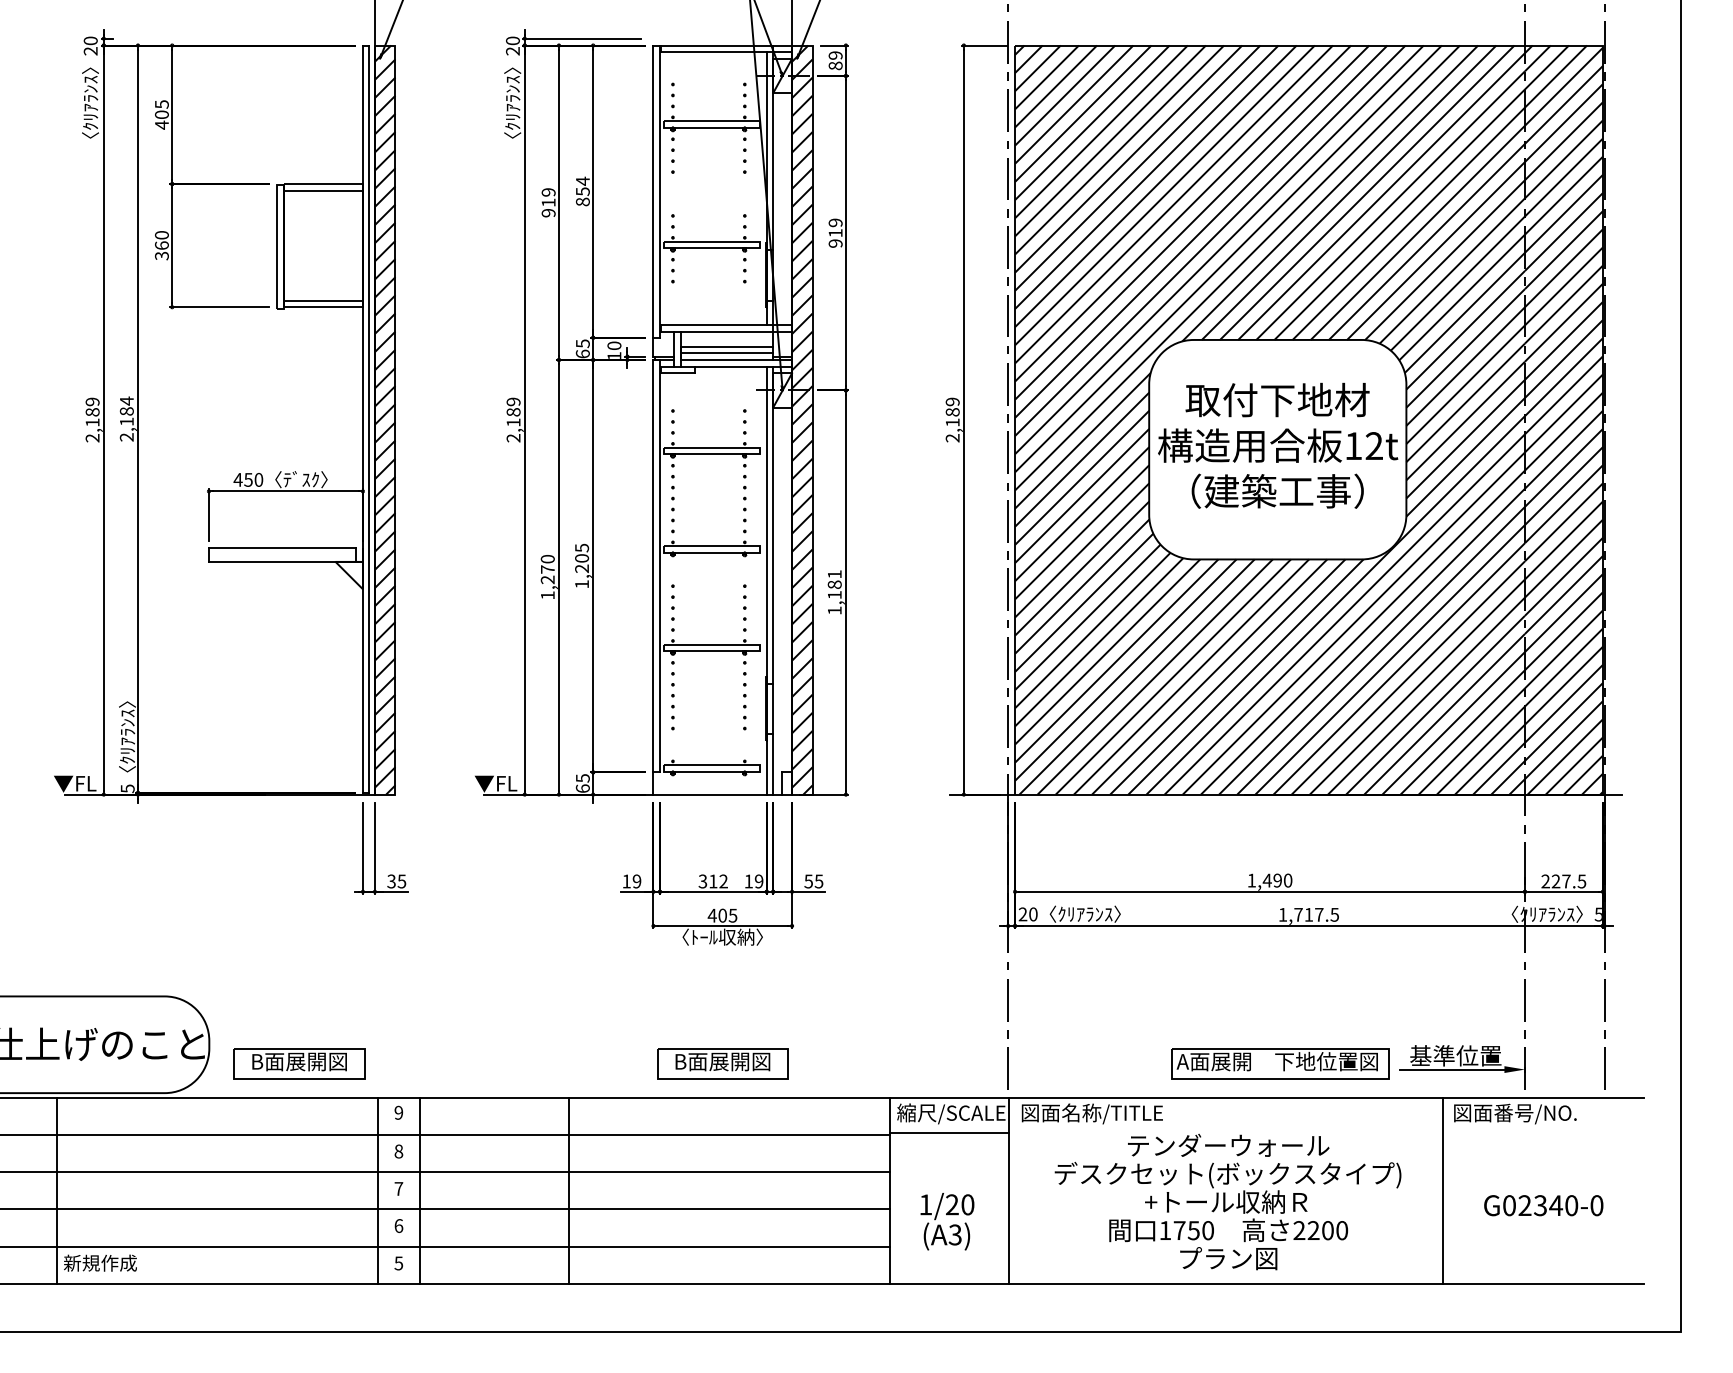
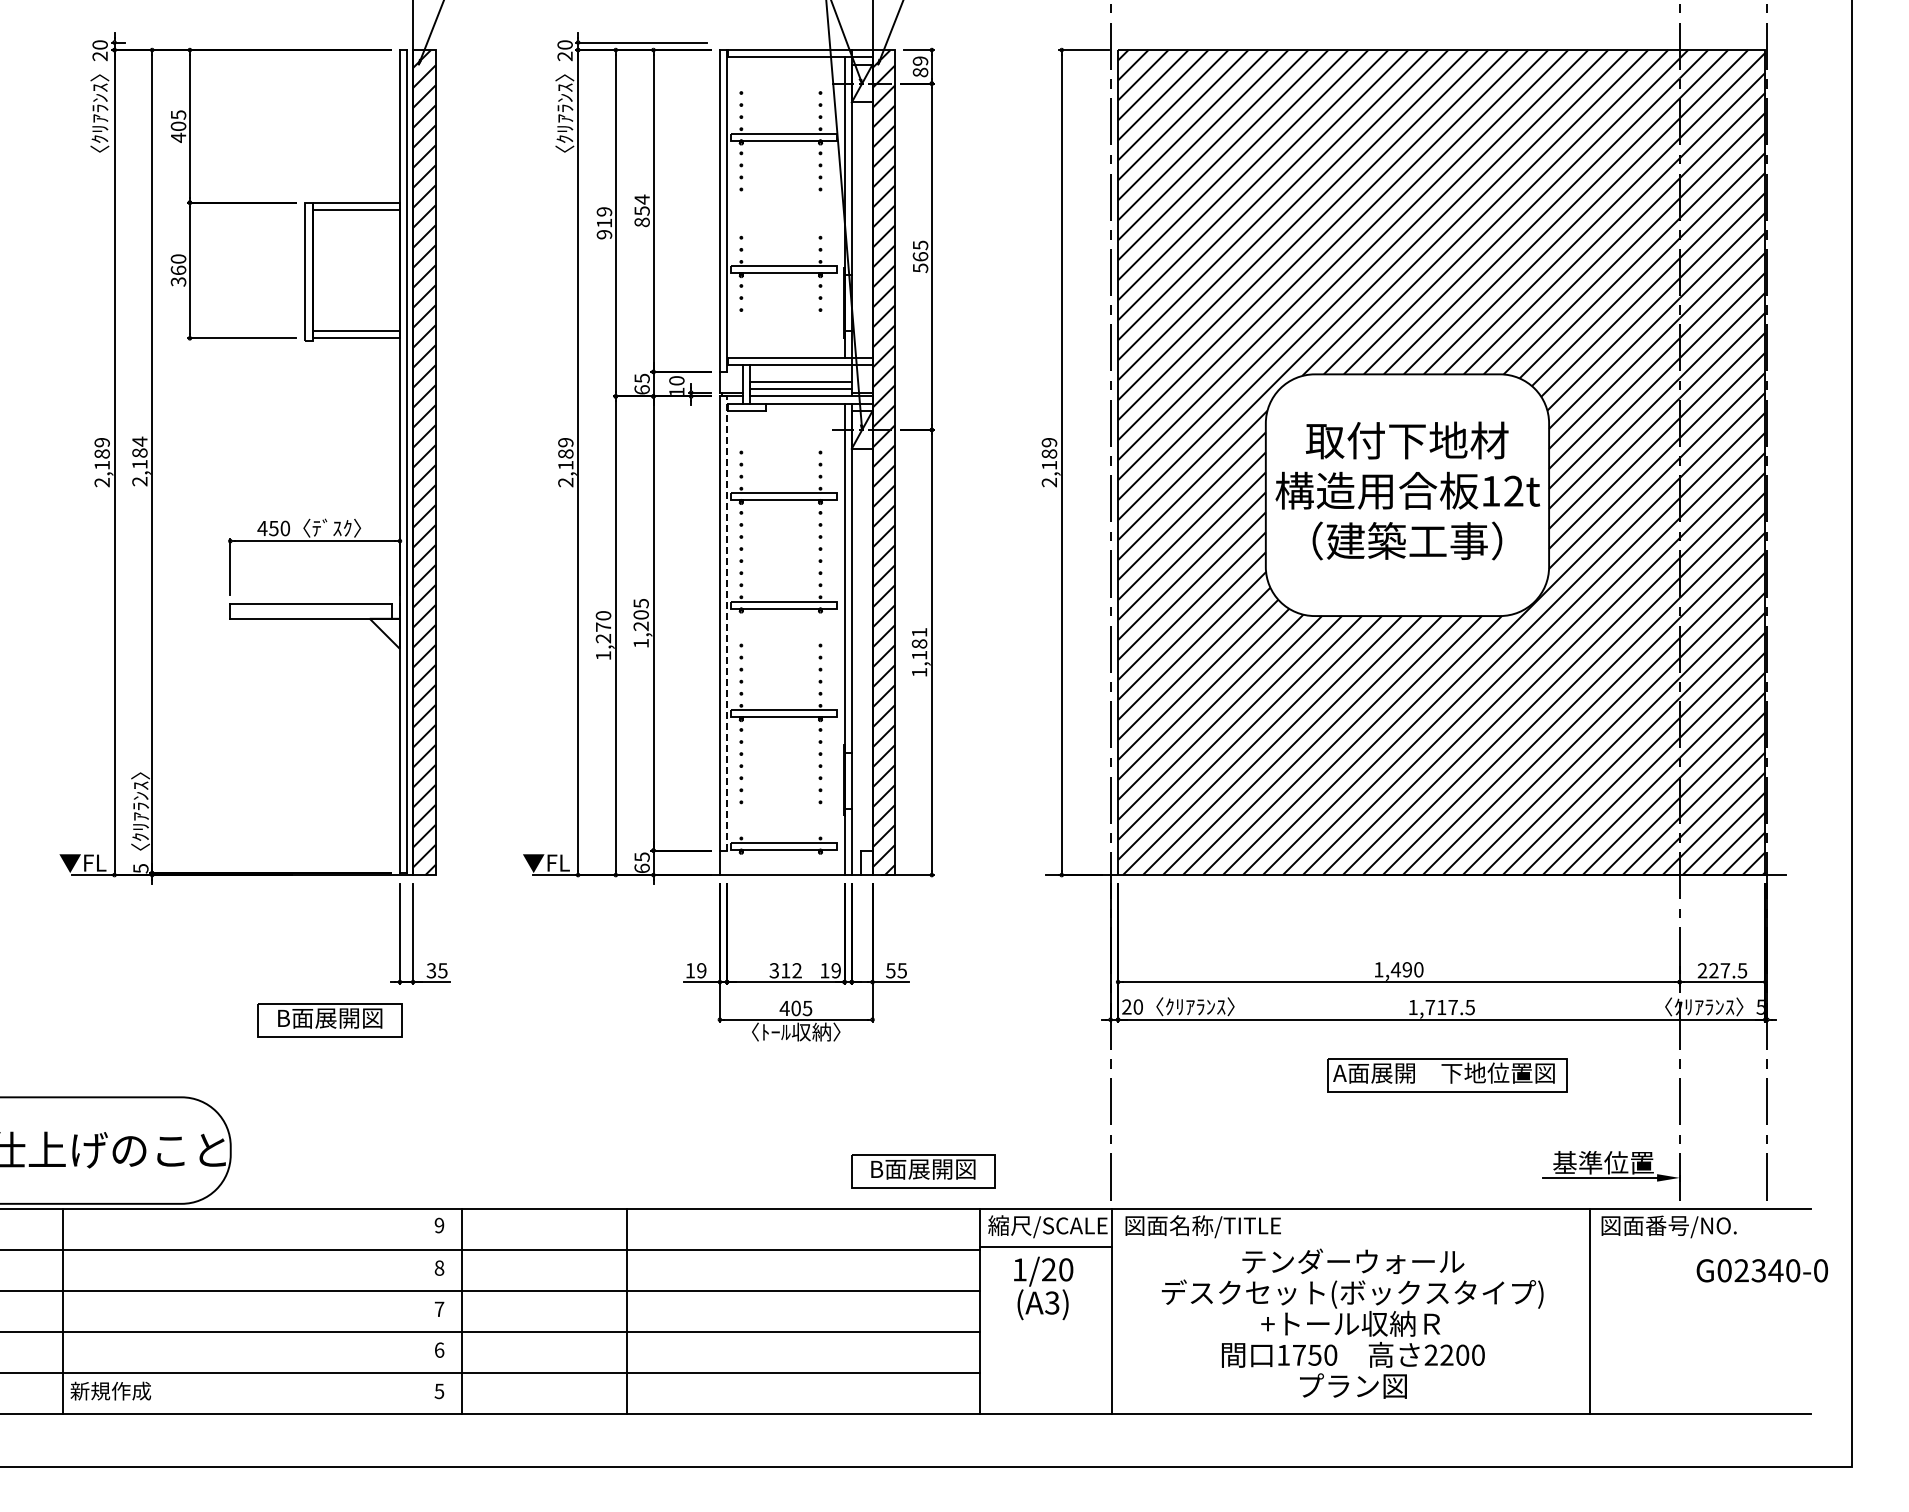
text: (835, 232) -> (920, 256), 919 -> 565
line: (660, 566) -> (727, 623), solid -> dashed
part: (299, 1063) -> (329, 1020), moved
part: (723, 1063) -> (923, 1171), moved
part: (1280, 1063) -> (1447, 1075), moved
line: (377, 1189) -> (416, 1310), removed
text: (1542, 1205) -> (1761, 1270), moved
text: (947, 1221) -> (1043, 1288), moved

